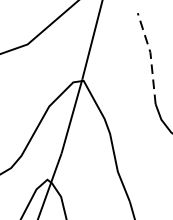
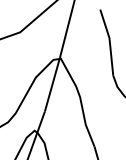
line: (150, 57) -> (109, 41), dashed -> solid

